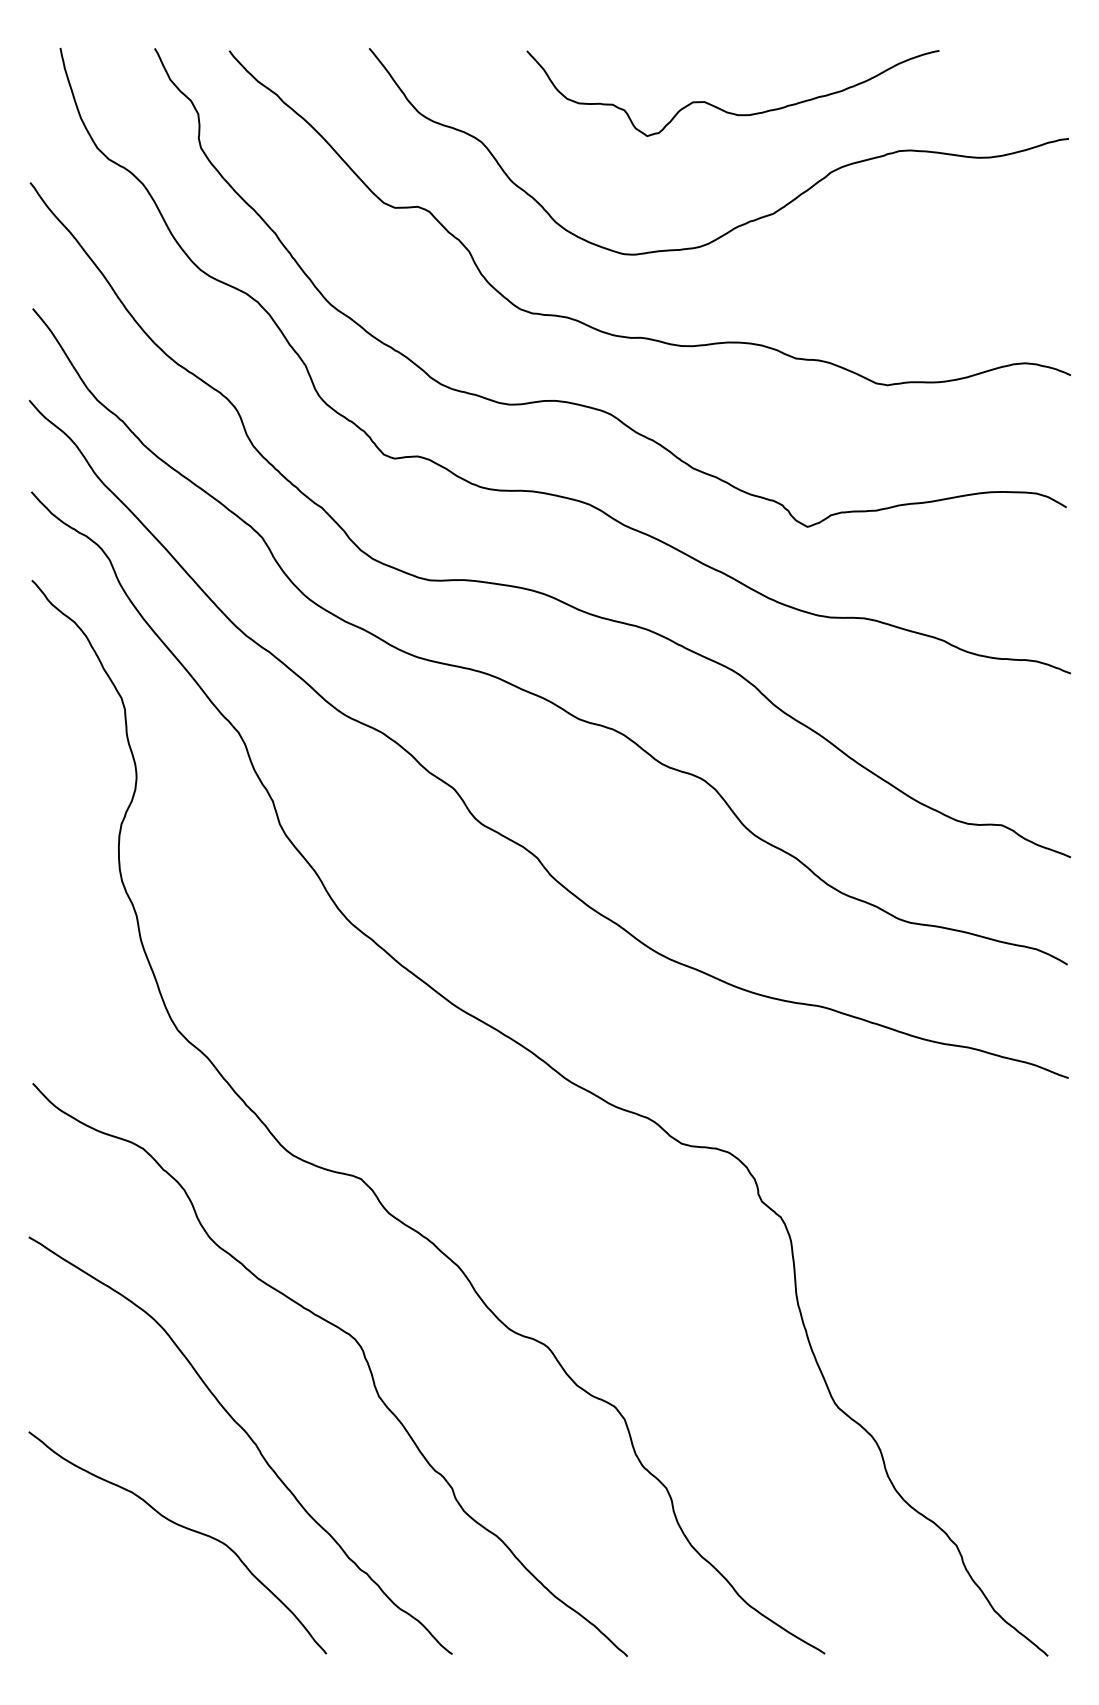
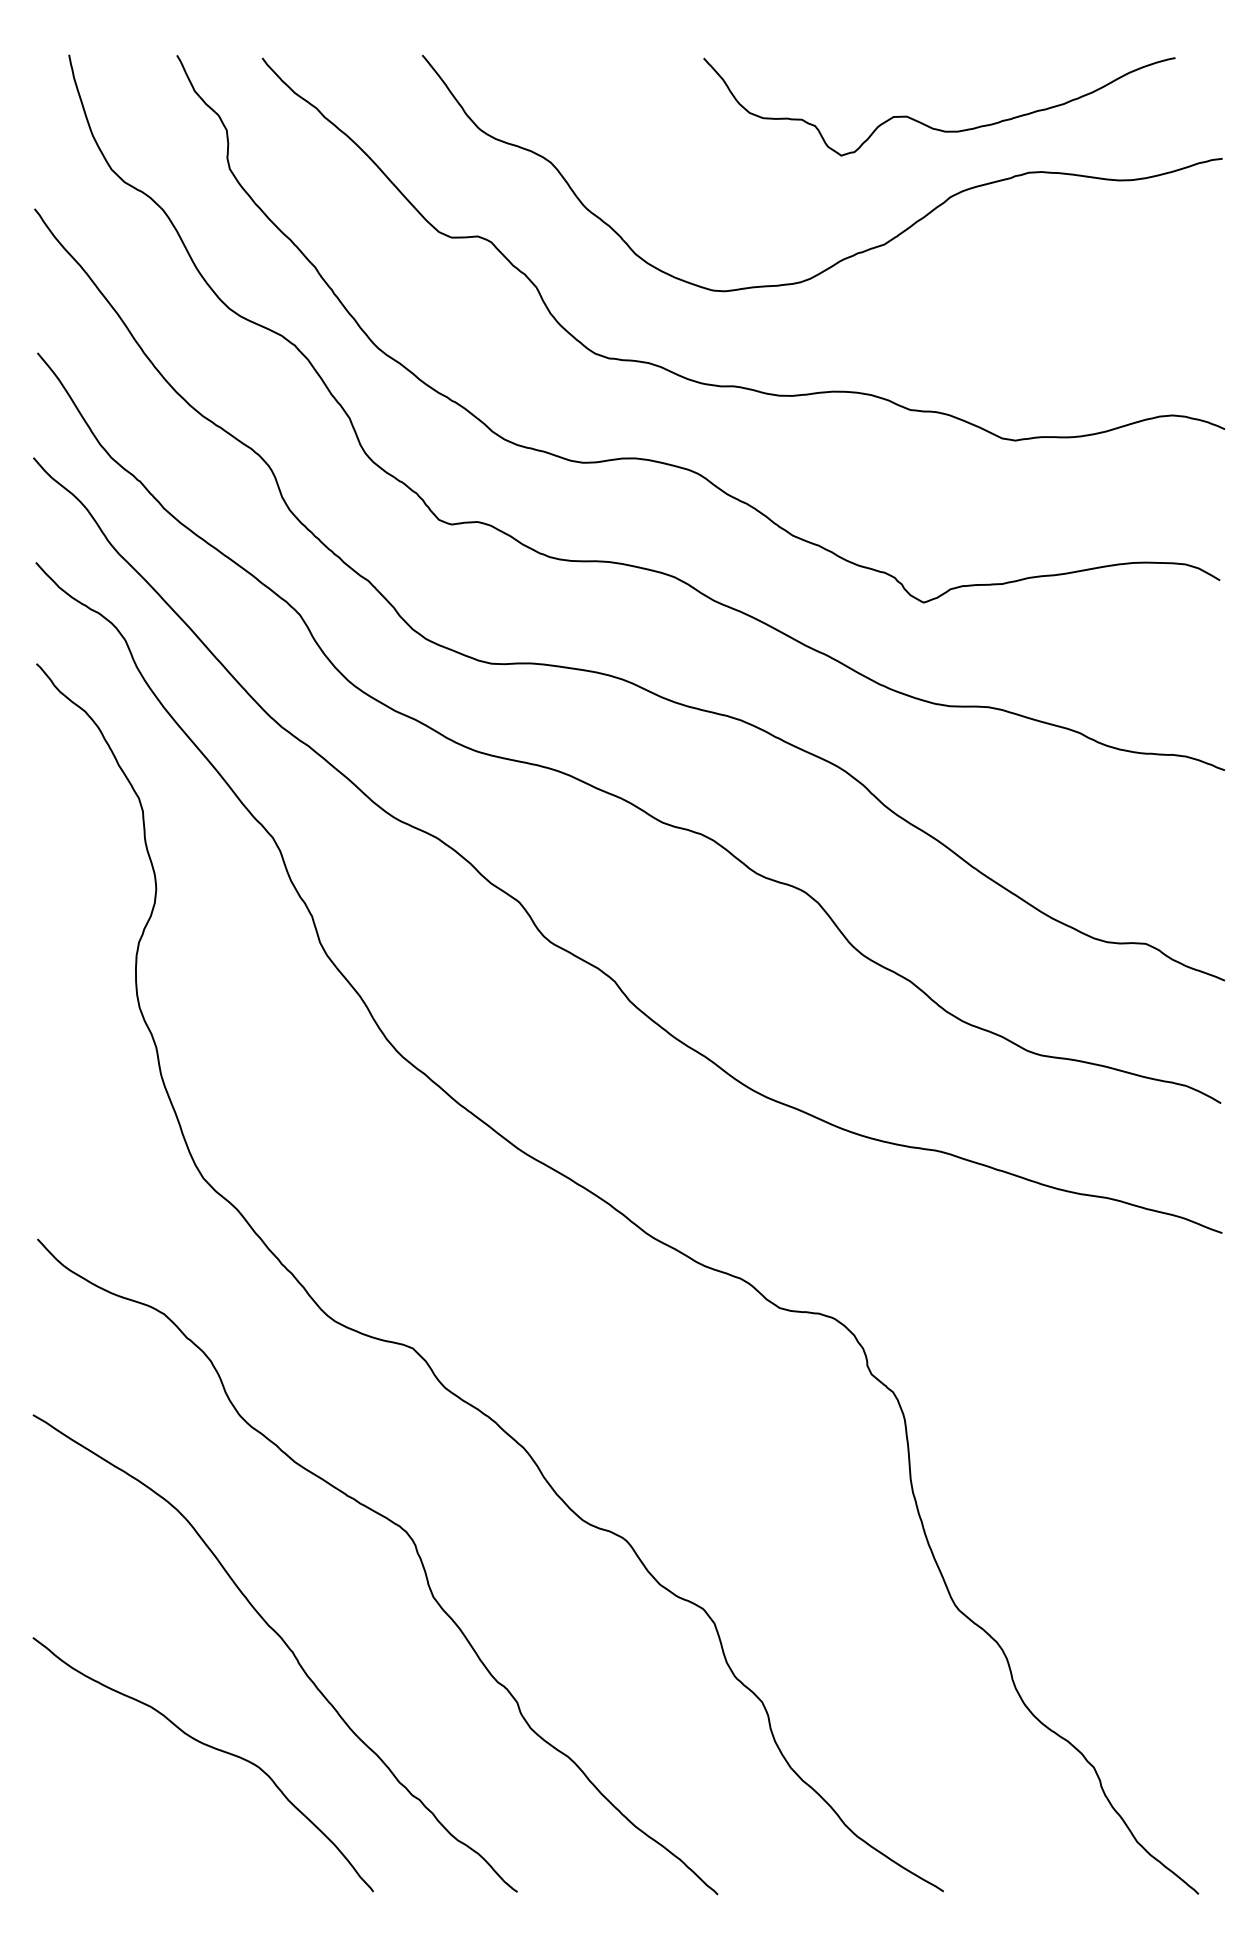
curve: (727, 111) -> (933, 127), moved

